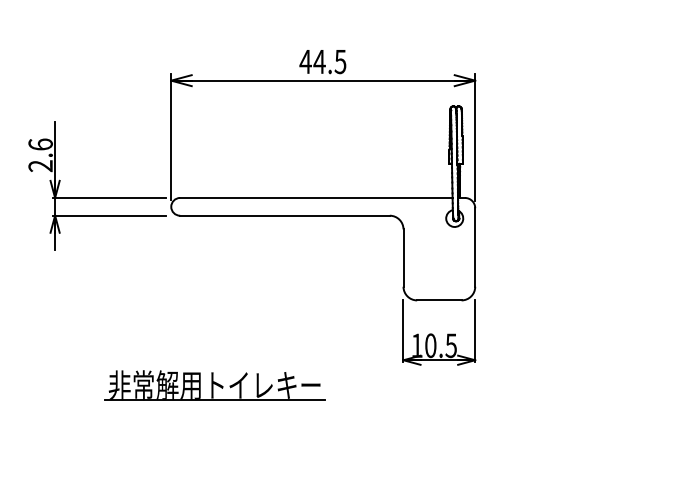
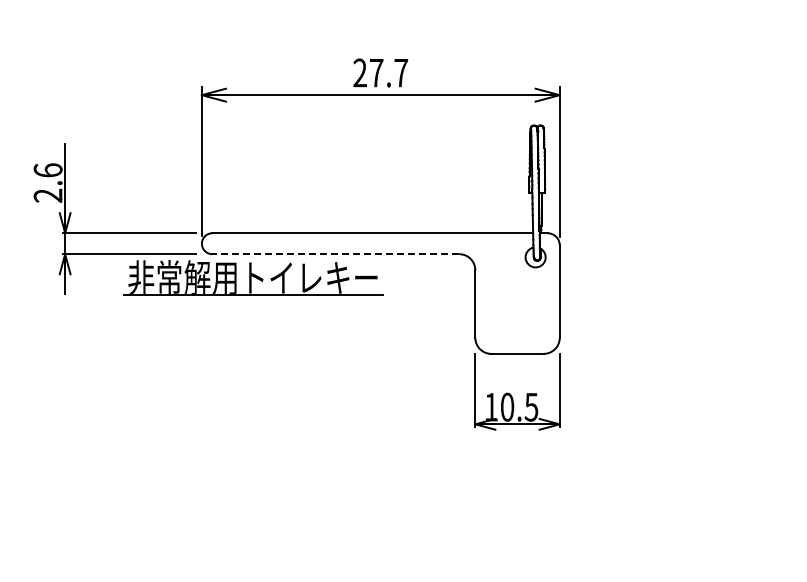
text: (322, 61) -> (380, 72), 44.5 -> 27.7
line: (284, 215) -> (335, 254), solid -> dashed
part: (215, 385) -> (253, 277), moved

